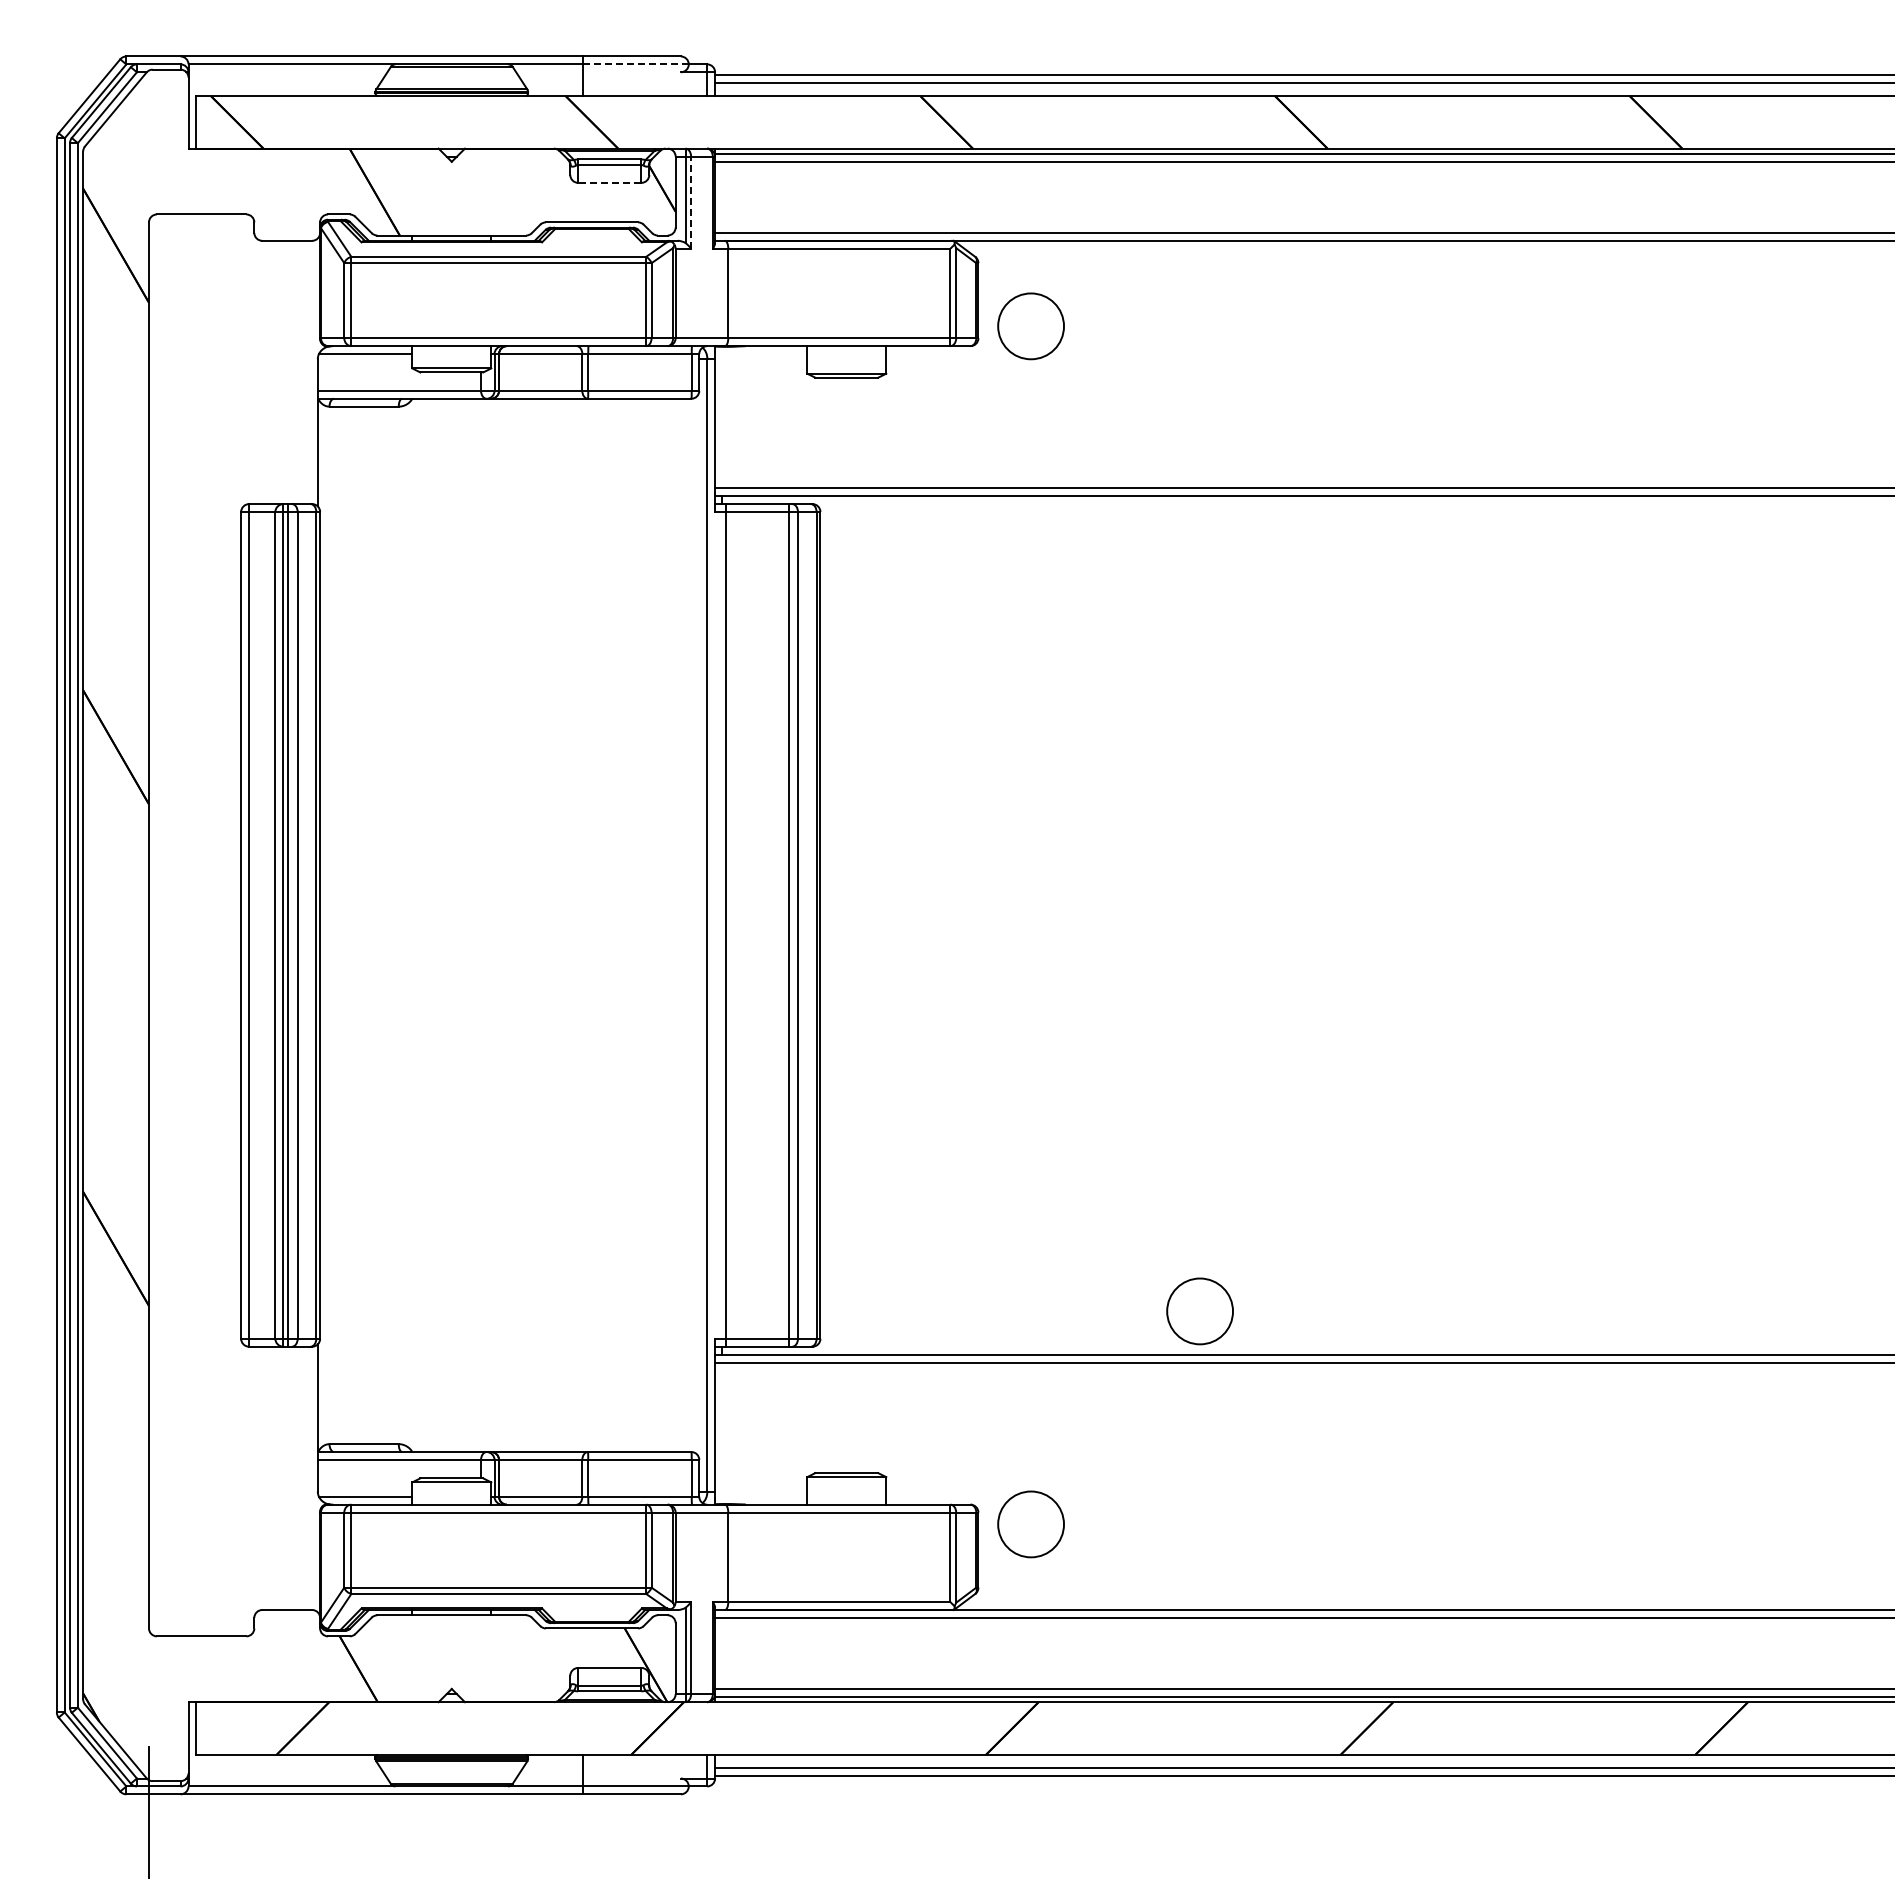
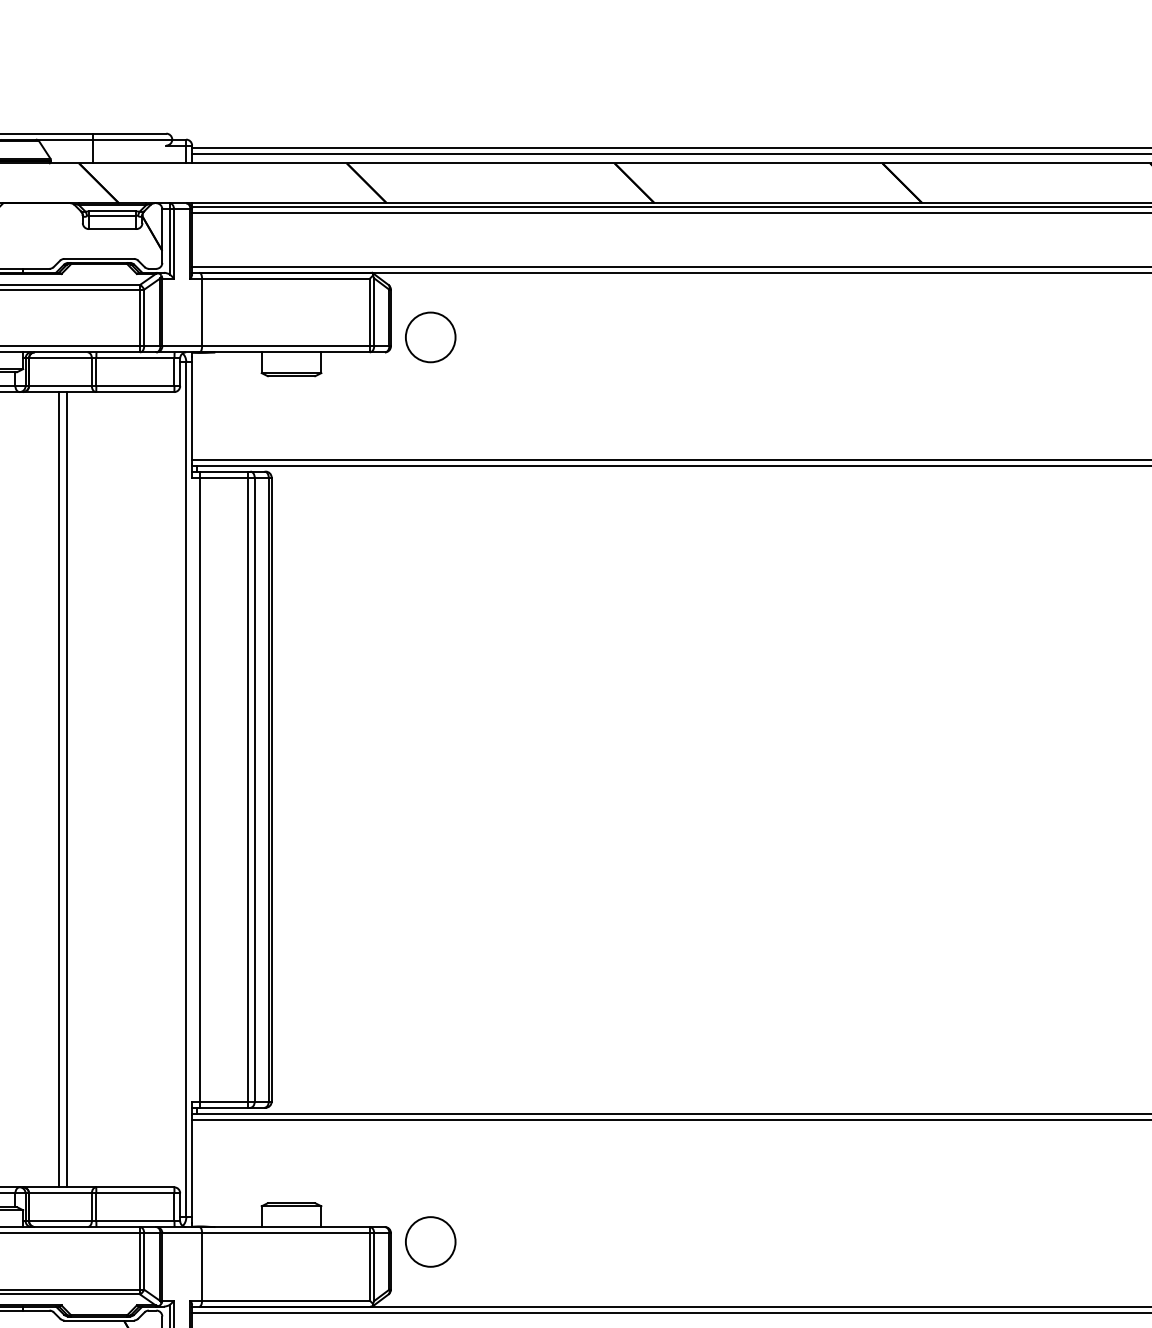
line: (636, 64) -> (132, 139), dashed -> solid
line: (609, 182) -> (112, 228), dashed -> solid
line: (691, 202) -> (174, 243), dashed -> solid
line: (539, 925) -> (59, 789), added
line: (550, 925) -> (67, 789), added
circle: (1199, 1311) -> (557, 1081), removed

